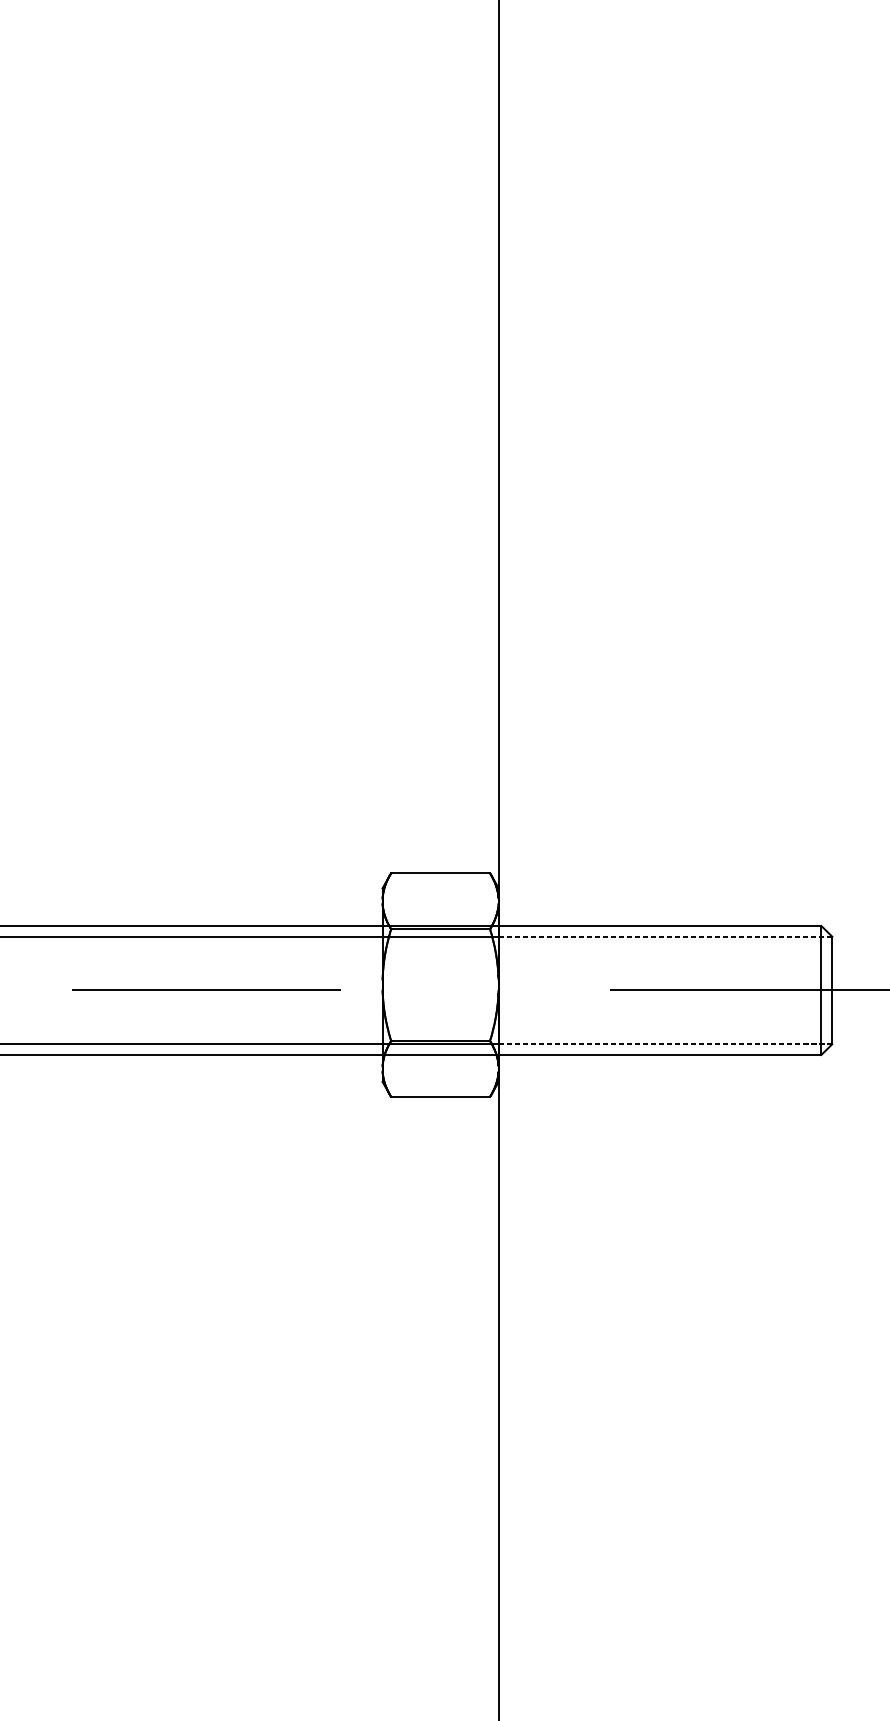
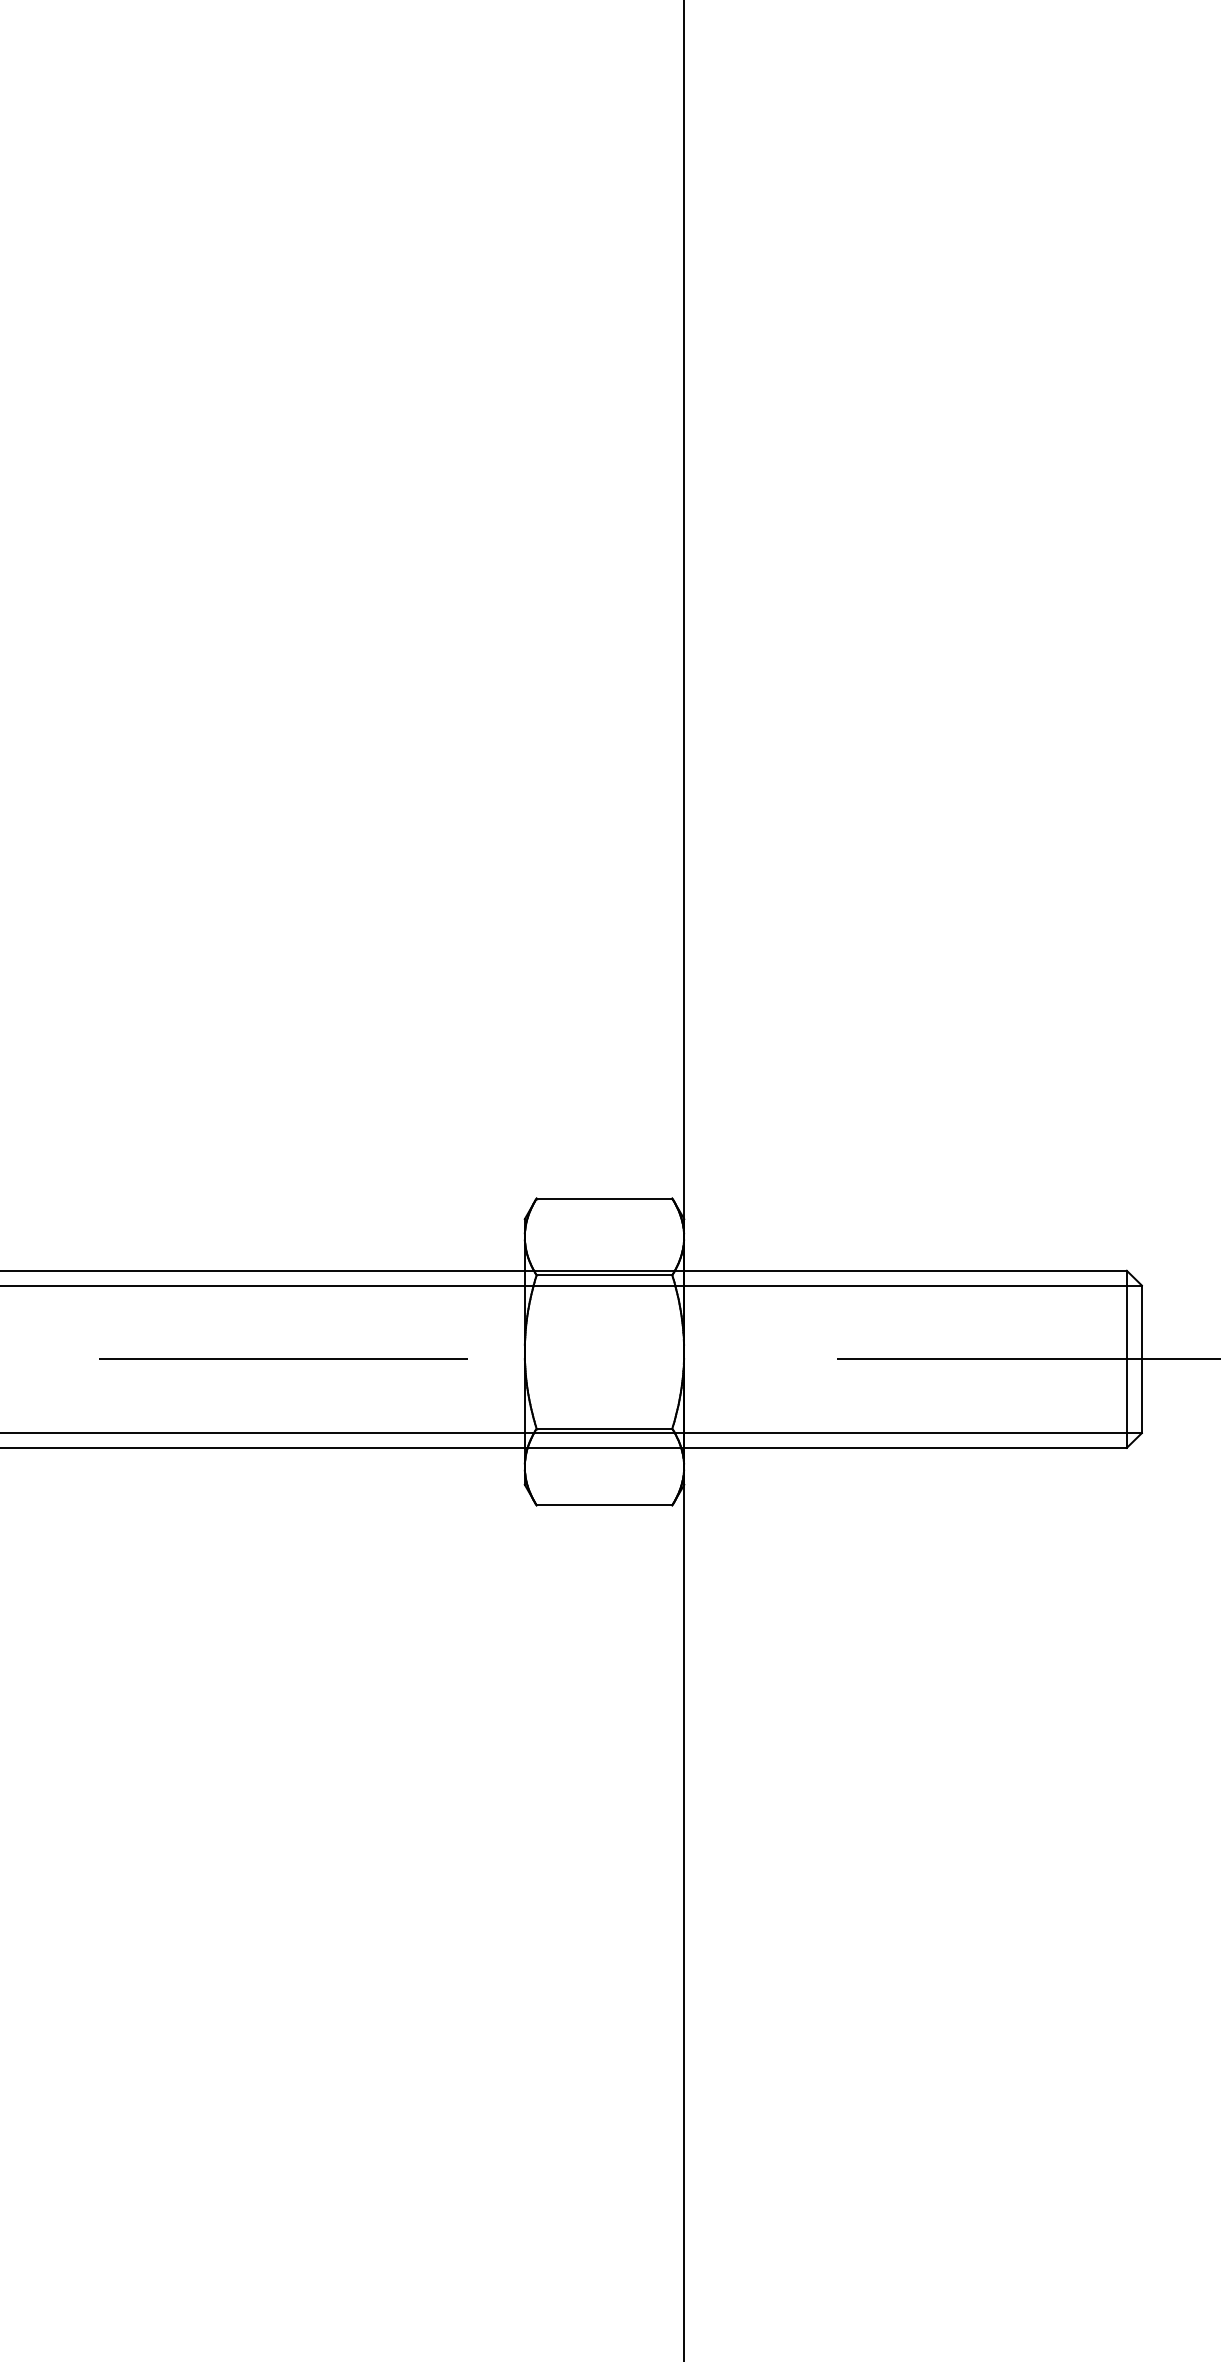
line: (665, 936) -> (913, 1285), dashed -> solid
line: (665, 1044) -> (913, 1433), dashed -> solid

